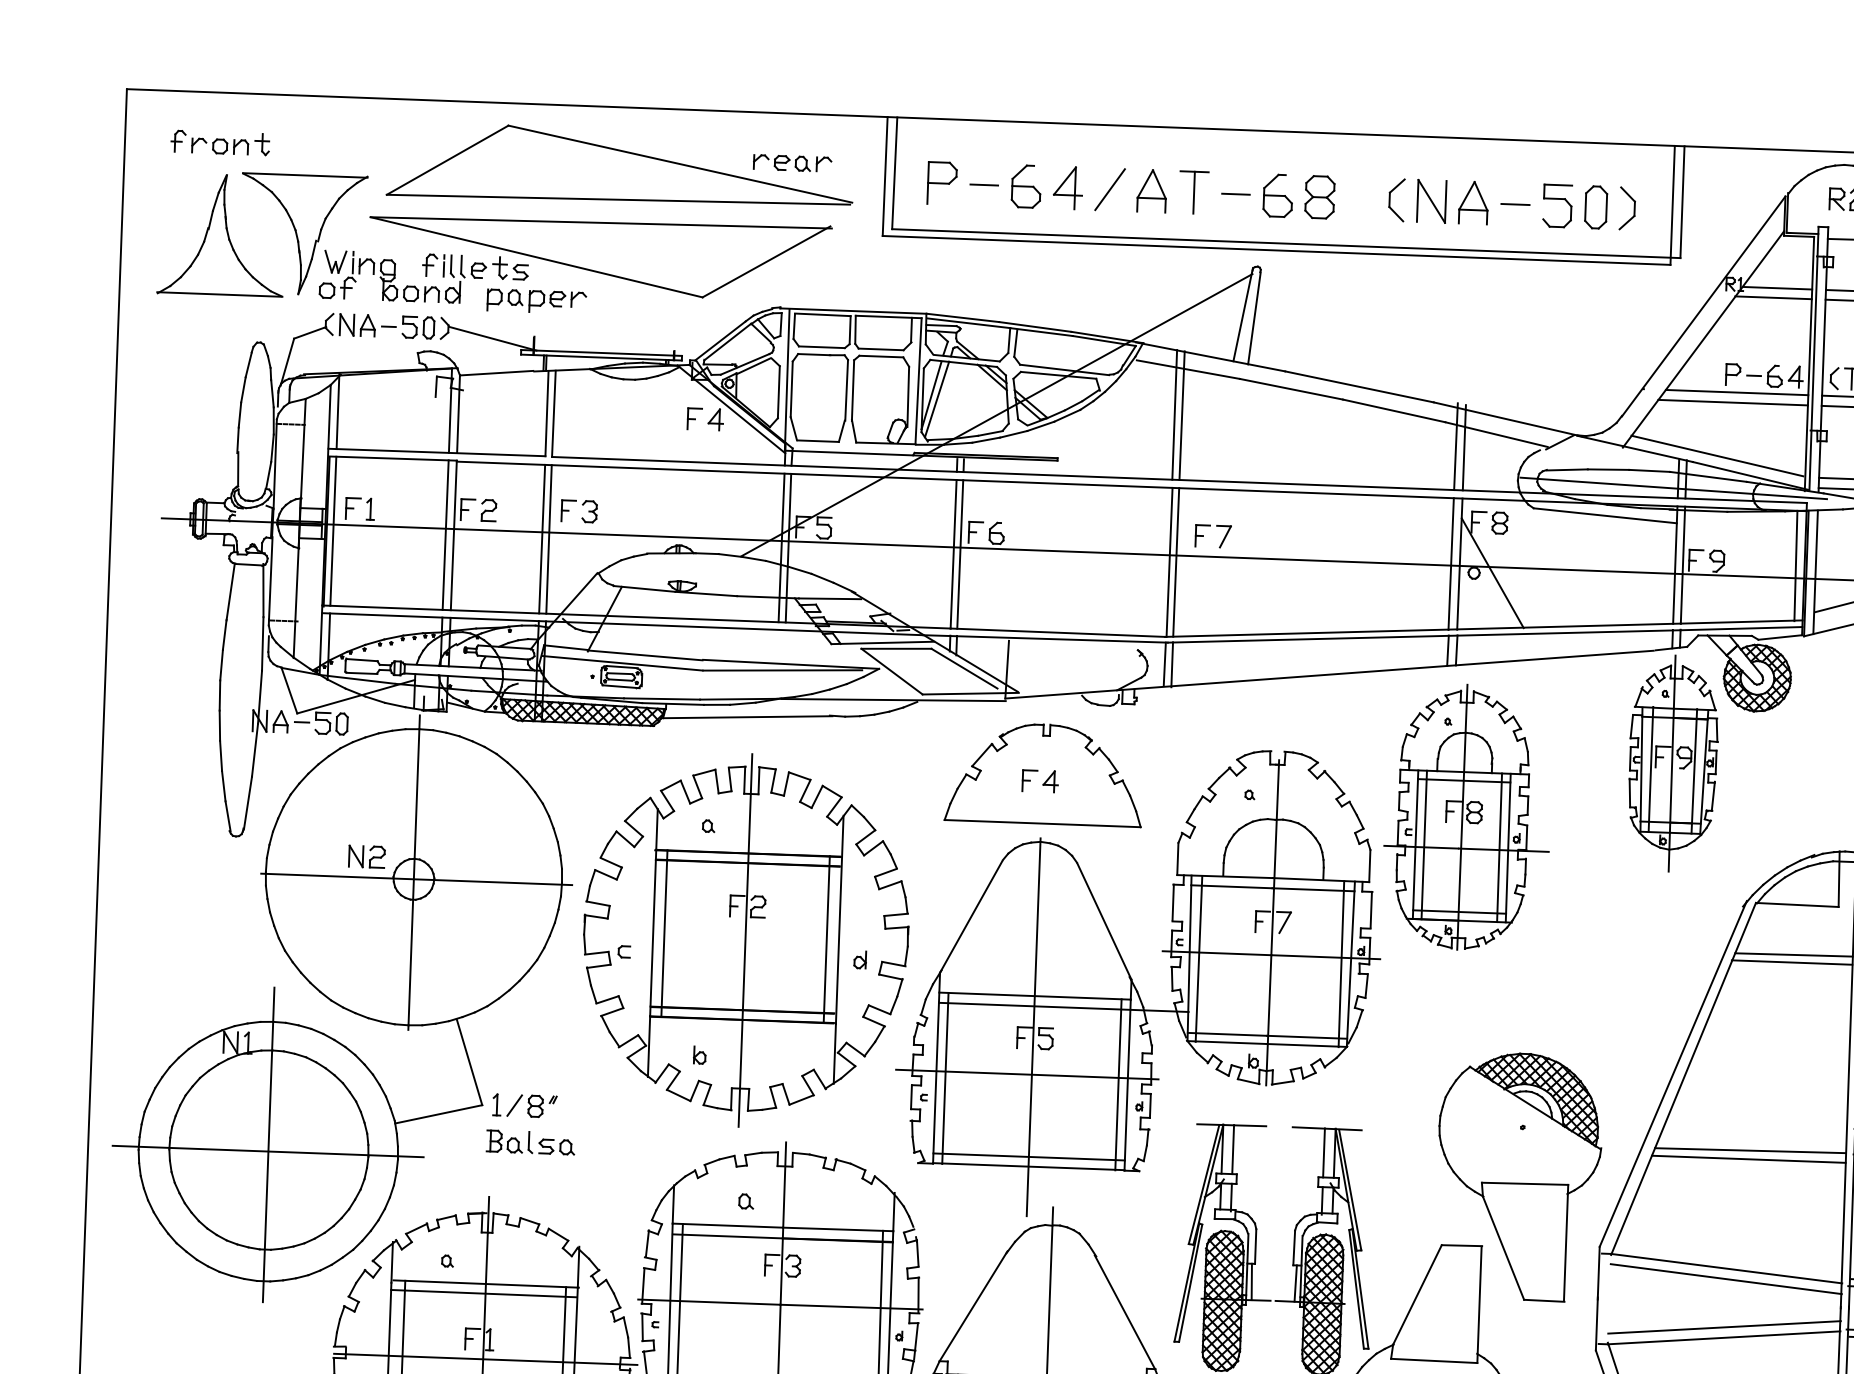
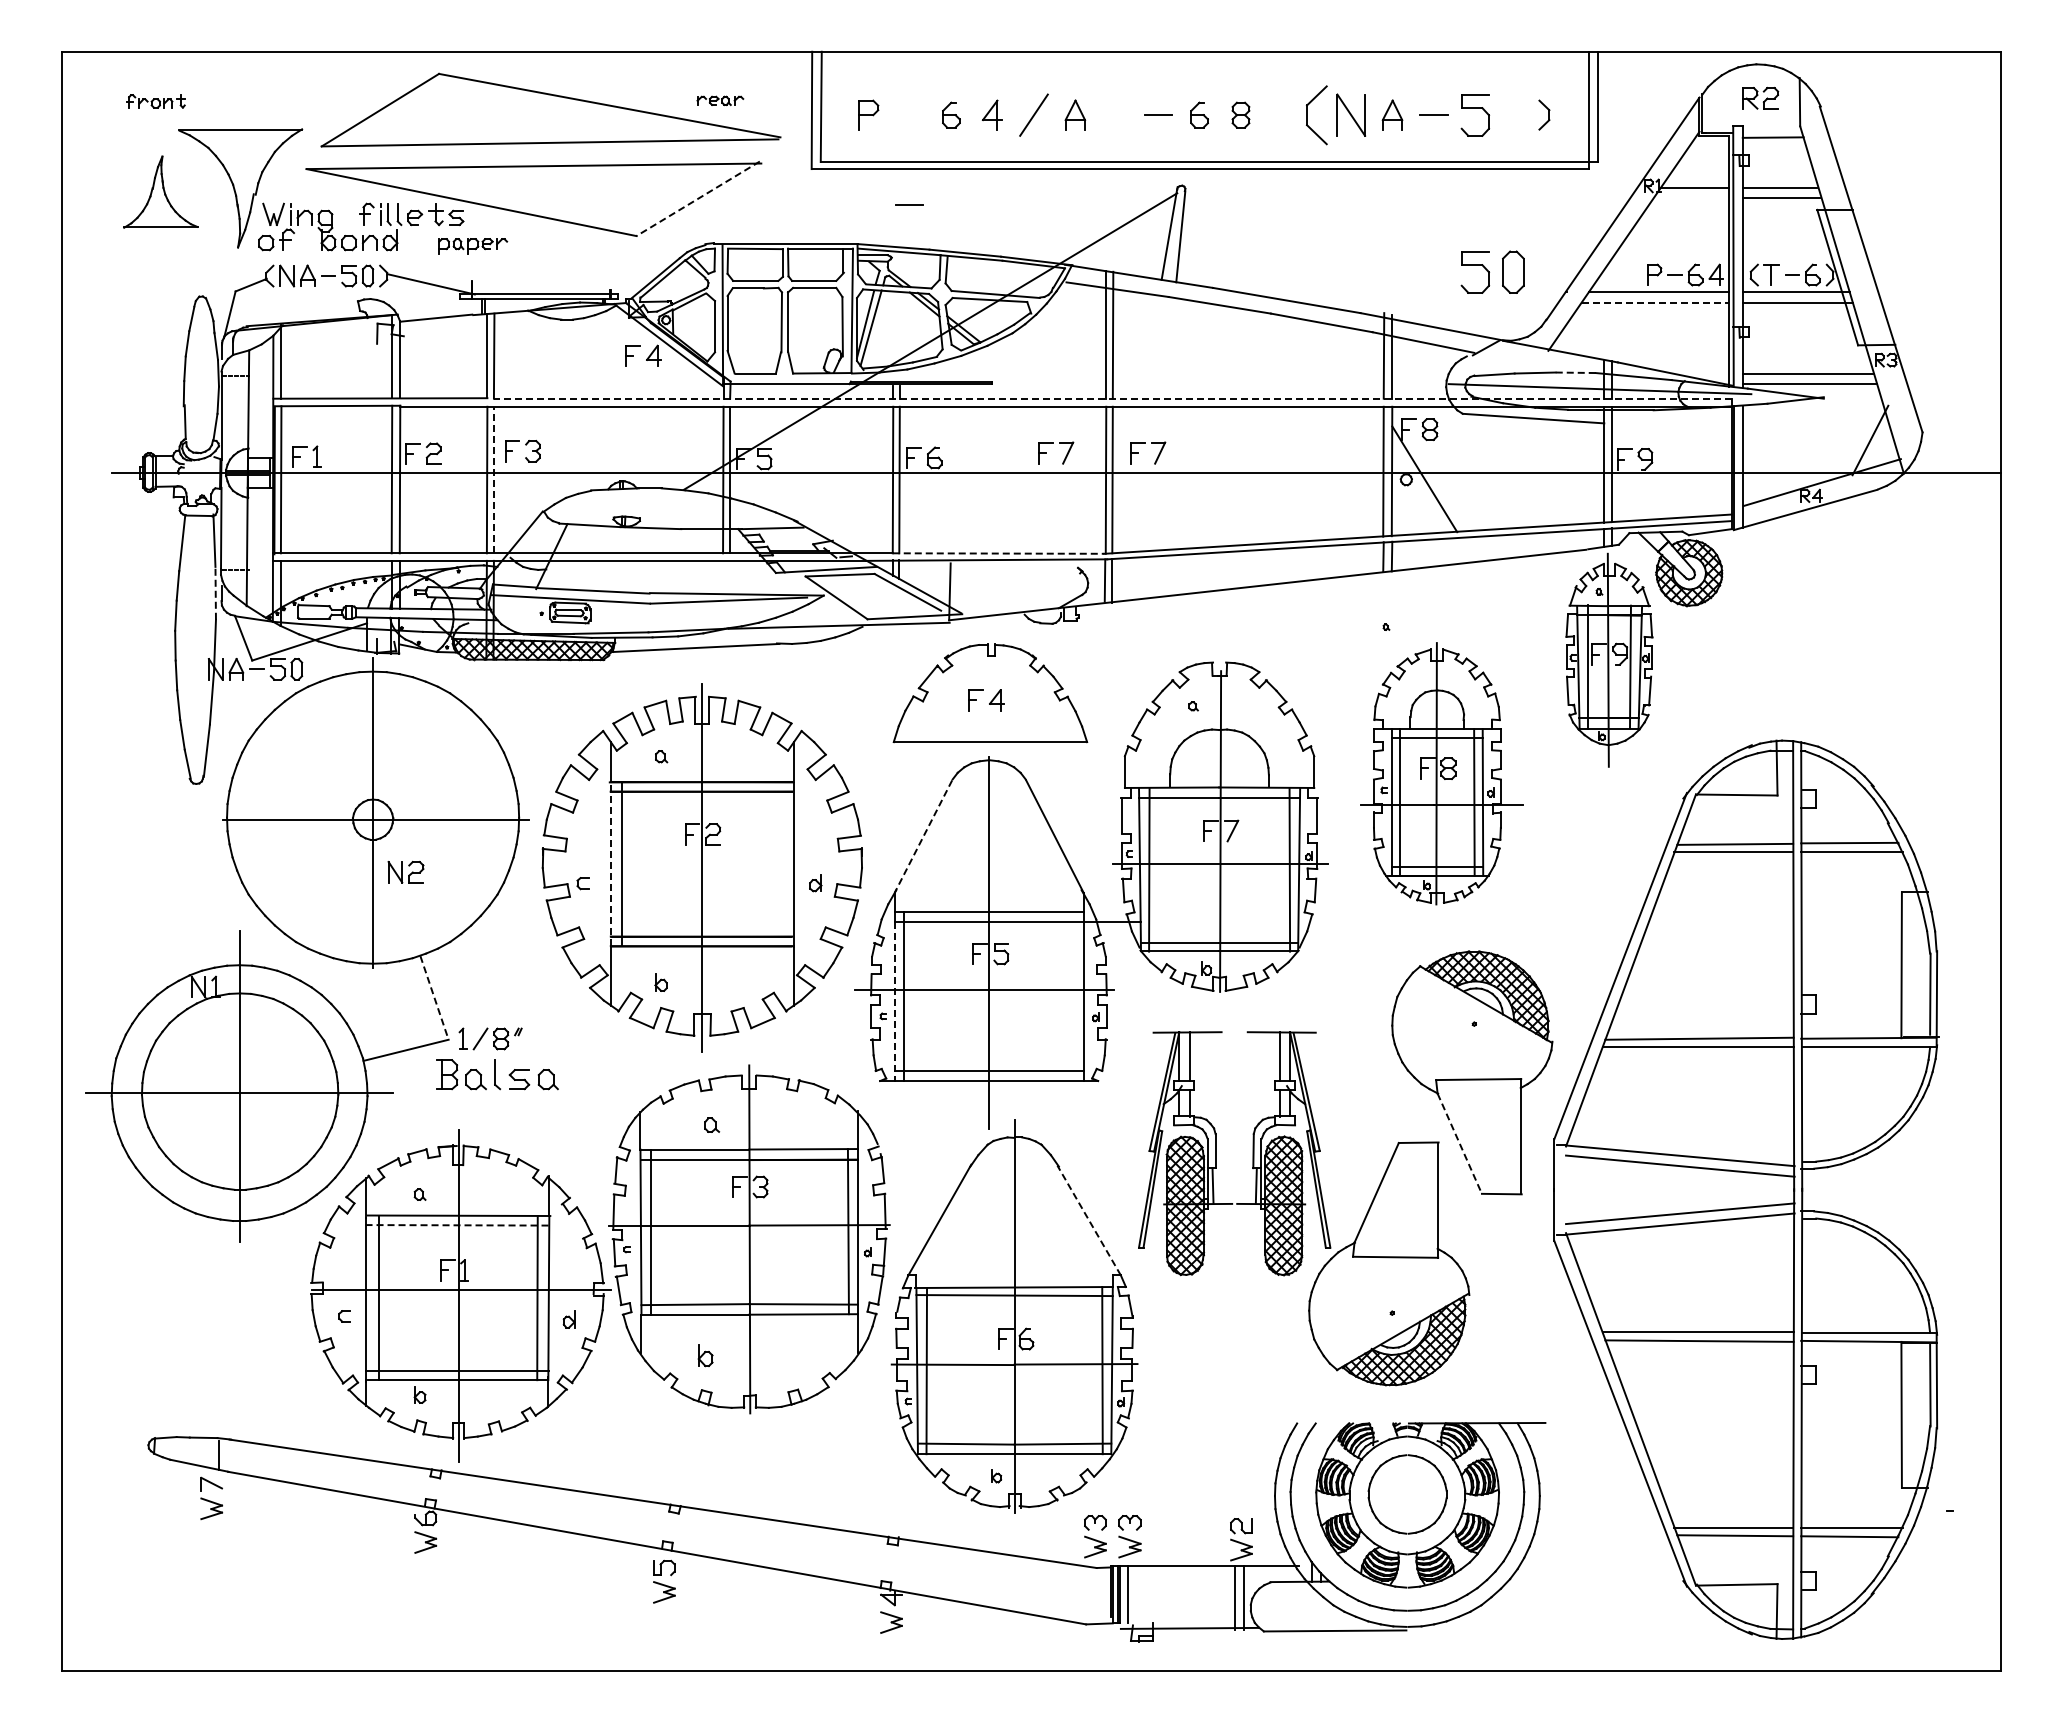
part: (219, 143) -> (155, 101), size x0.6
part: (792, 163) -> (720, 100), size x0.6
part: (942, 182) -> (868, 114), size x0.7
line: (983, 184) -> (909, 204), moved
part: (1026, 185) -> (951, 114), size x0.6
part: (1068, 187) -> (992, 114), size x0.7
part: (1152, 190) -> (1075, 114), size x0.7
part: (1193, 192) -> (1116, 115), removed
part: (1277, 195) -> (1199, 114), size x0.6
part: (1319, 196) -> (1240, 114), size x0.6
part: (1396, 199) -> (1316, 114), size x1.4
part: (1473, 202) -> (1392, 114), size x0.7
part: (1596, 206) -> (1513, 271), moved
part: (1627, 207) -> (1544, 114), size x0.7
part: (221, 234) -> (160, 191), size x0.6
line: (765, 262) -> (697, 199), solid -> dashed
line: (1773, 297) -> (1691, 197), removed
part: (535, 301) -> (472, 246), size x0.7
part: (1551, 358) -> (1474, 265), added
line: (1733, 402) -> (1655, 302), solid -> dashed
line: (1717, 455) -> (1641, 355), removed
line: (1649, 470) -> (1575, 372), solid -> dashed
line: (1179, 479) -> (1112, 398), solid -> dashed
part: (1117, 523) -> (1053, 443), added
line: (548, 538) -> (493, 479), solid -> dashed
line: (1795, 565) -> (1722, 460), removed
line: (1057, 632) -> (998, 553), solid -> dashed
line: (262, 643) -> (215, 592), solid -> dashed
part: (1467, 817) -> (1441, 773), moved
part: (366, 856) -> (405, 871), moved
line: (971, 917) -> (923, 837), solid -> dashed
line: (652, 932) -> (610, 863), solid -> dashed
line: (826, 938) -> (781, 863), removed
line: (469, 1062) -> (434, 998), solid -> dashed
line: (935, 1084) -> (894, 1002), solid -> dashed
line: (1118, 1084) -> (1074, 996), removed
part: (530, 1142) -> (497, 1074), size x1.4
line: (1503, 1247) -> (1459, 1143), solid -> dashed
line: (484, 1293) -> (457, 1225), solid -> dashed
line: (1124, 1312) -> (1088, 1220), solid -> dashed

